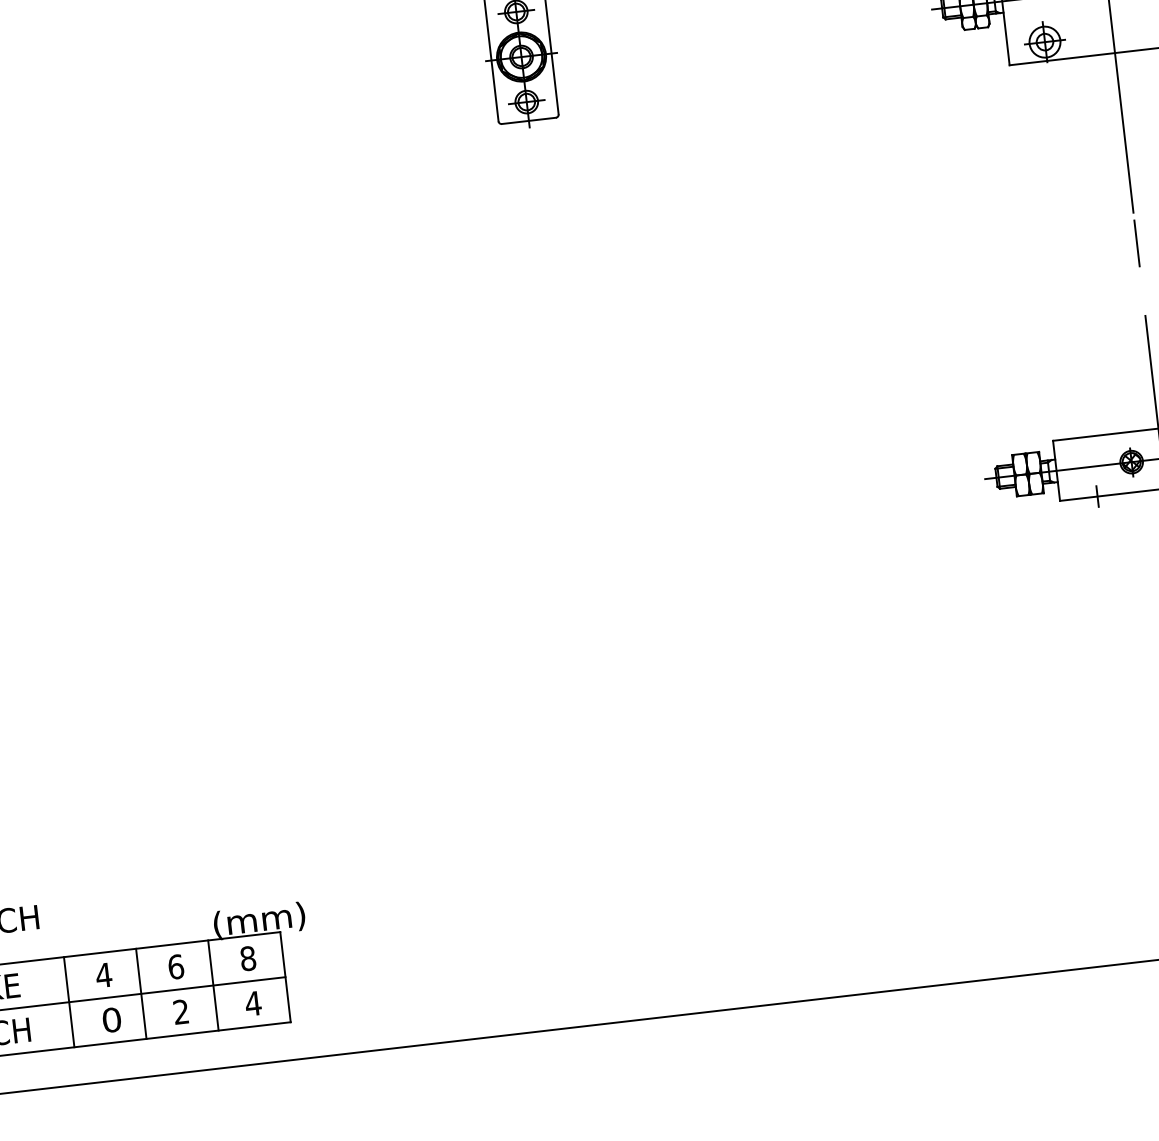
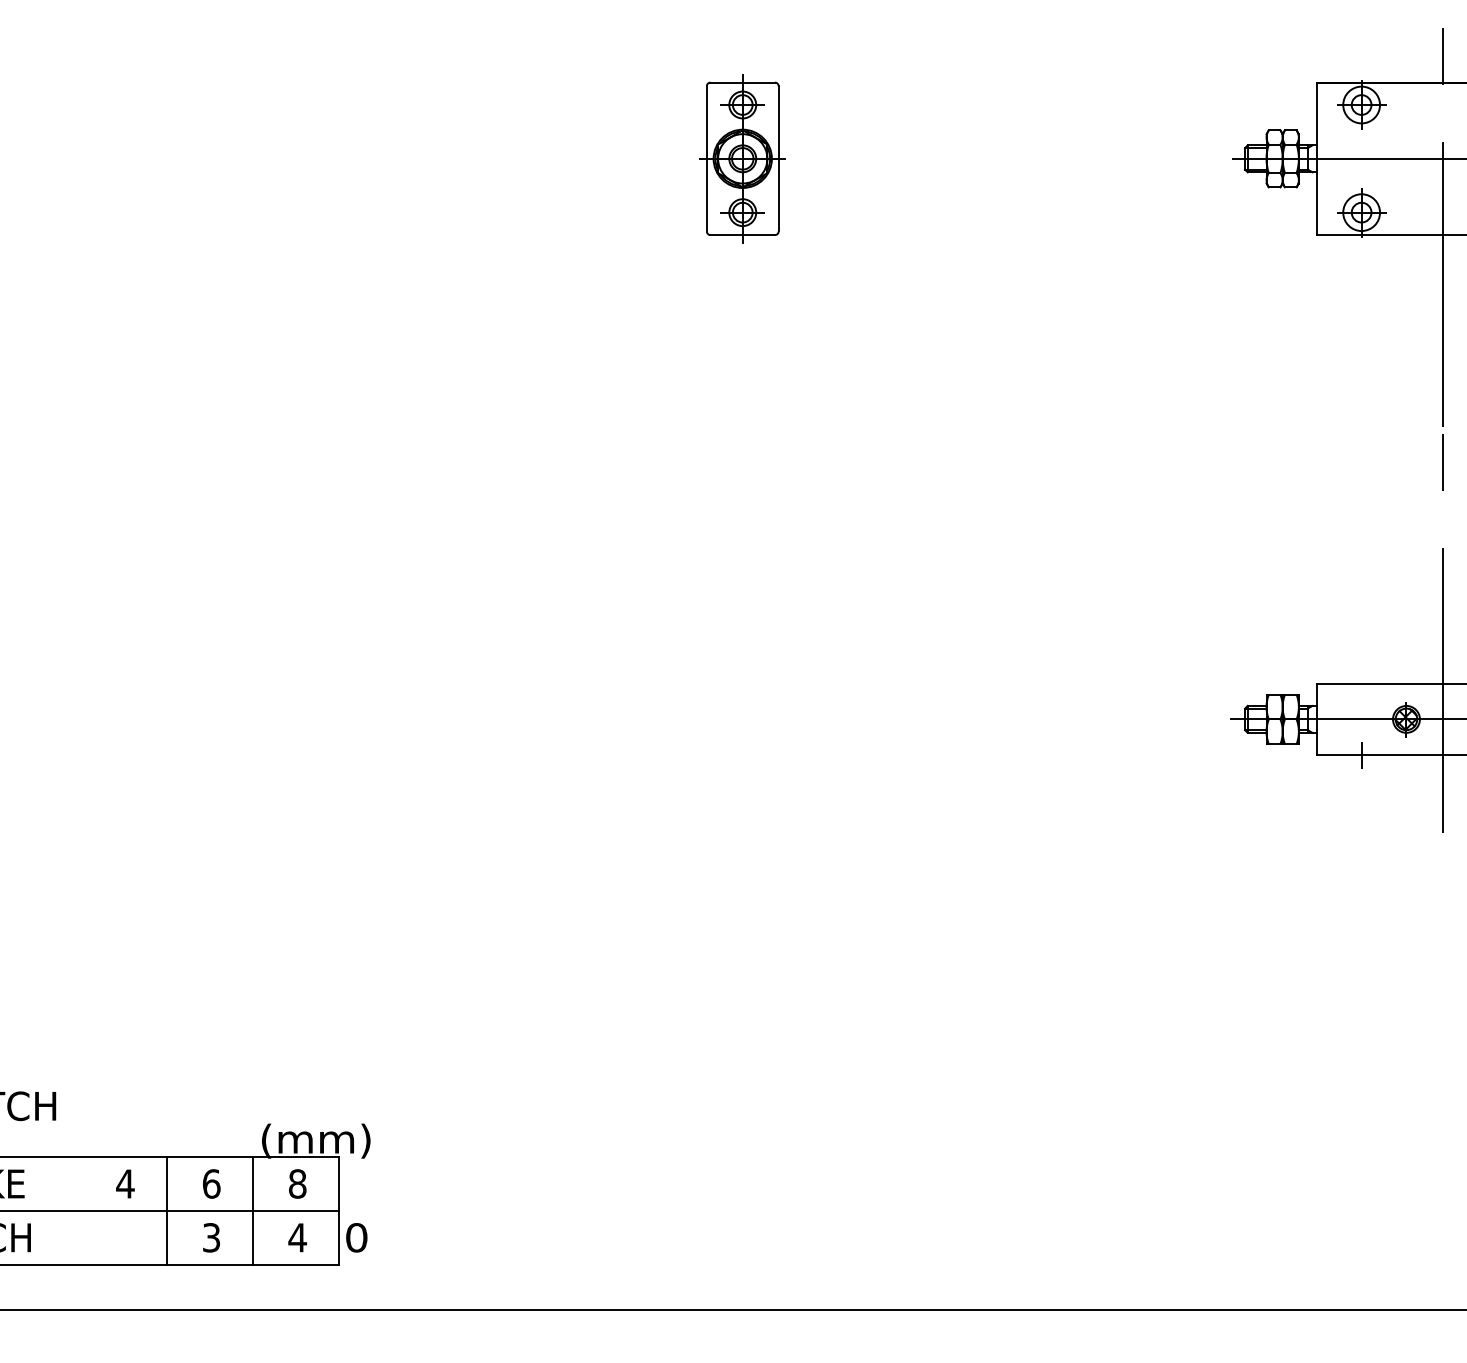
line: (68, 1001) -> (80, 1210), removed
text: (181, 1011) -> (211, 1237), 2 -> 3
text: (111, 1019) -> (356, 1237), moved

